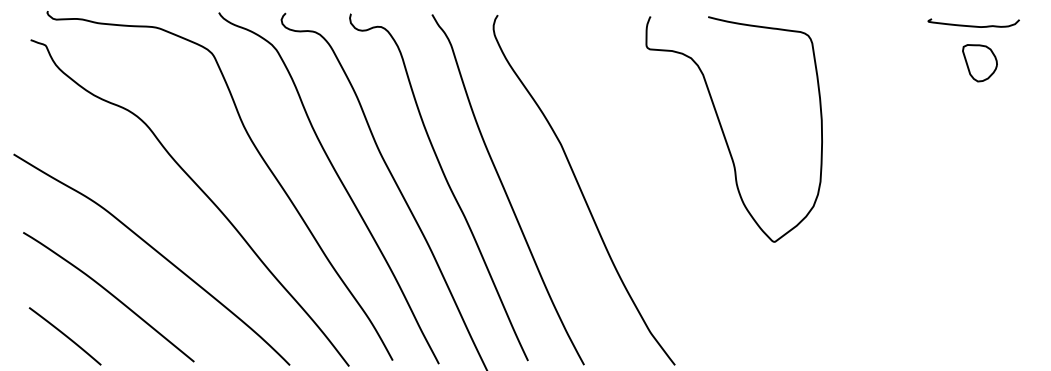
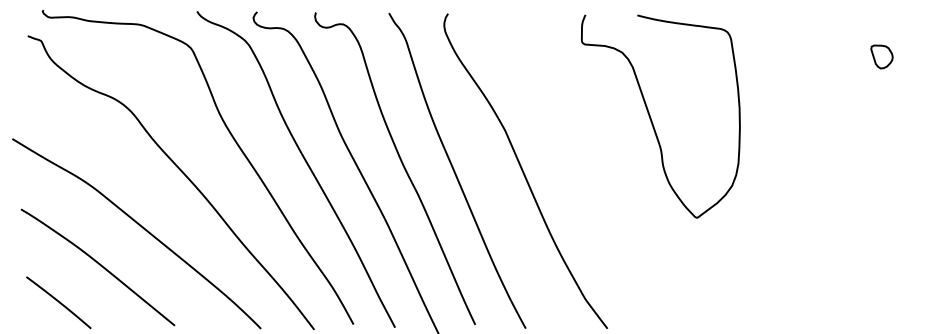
curve: (970, 24) -> (873, 22), removed
part: (979, 62) -> (881, 56), size x0.7

